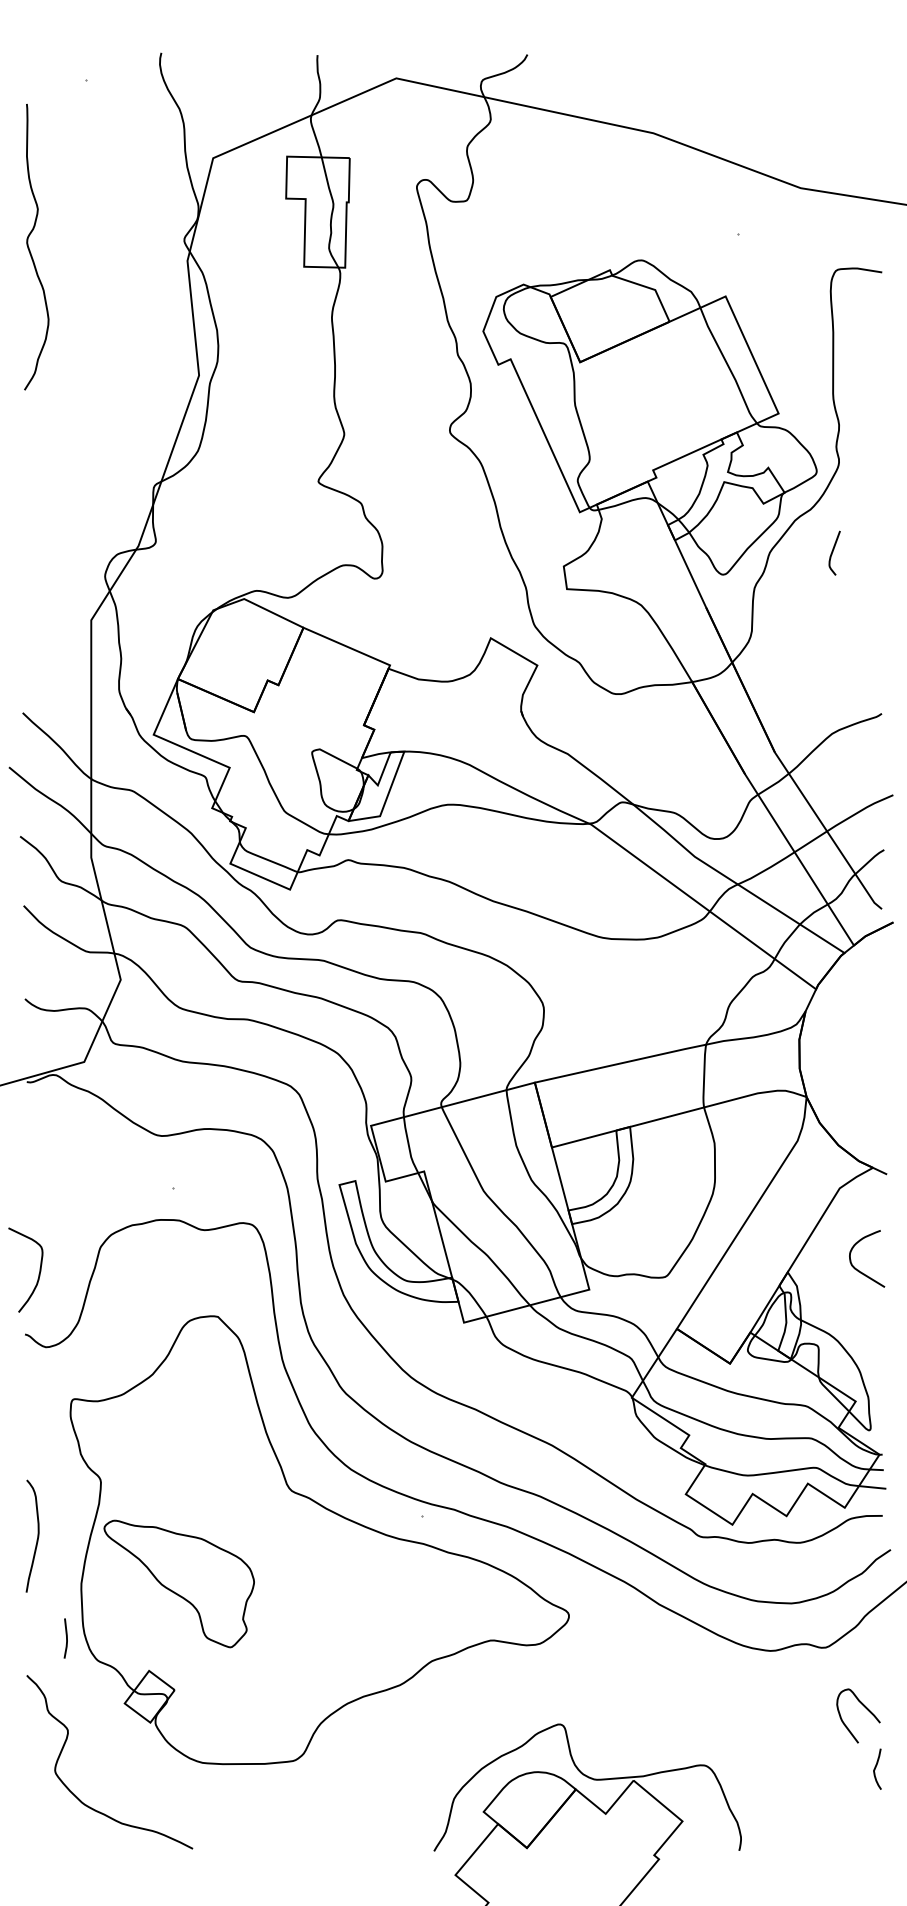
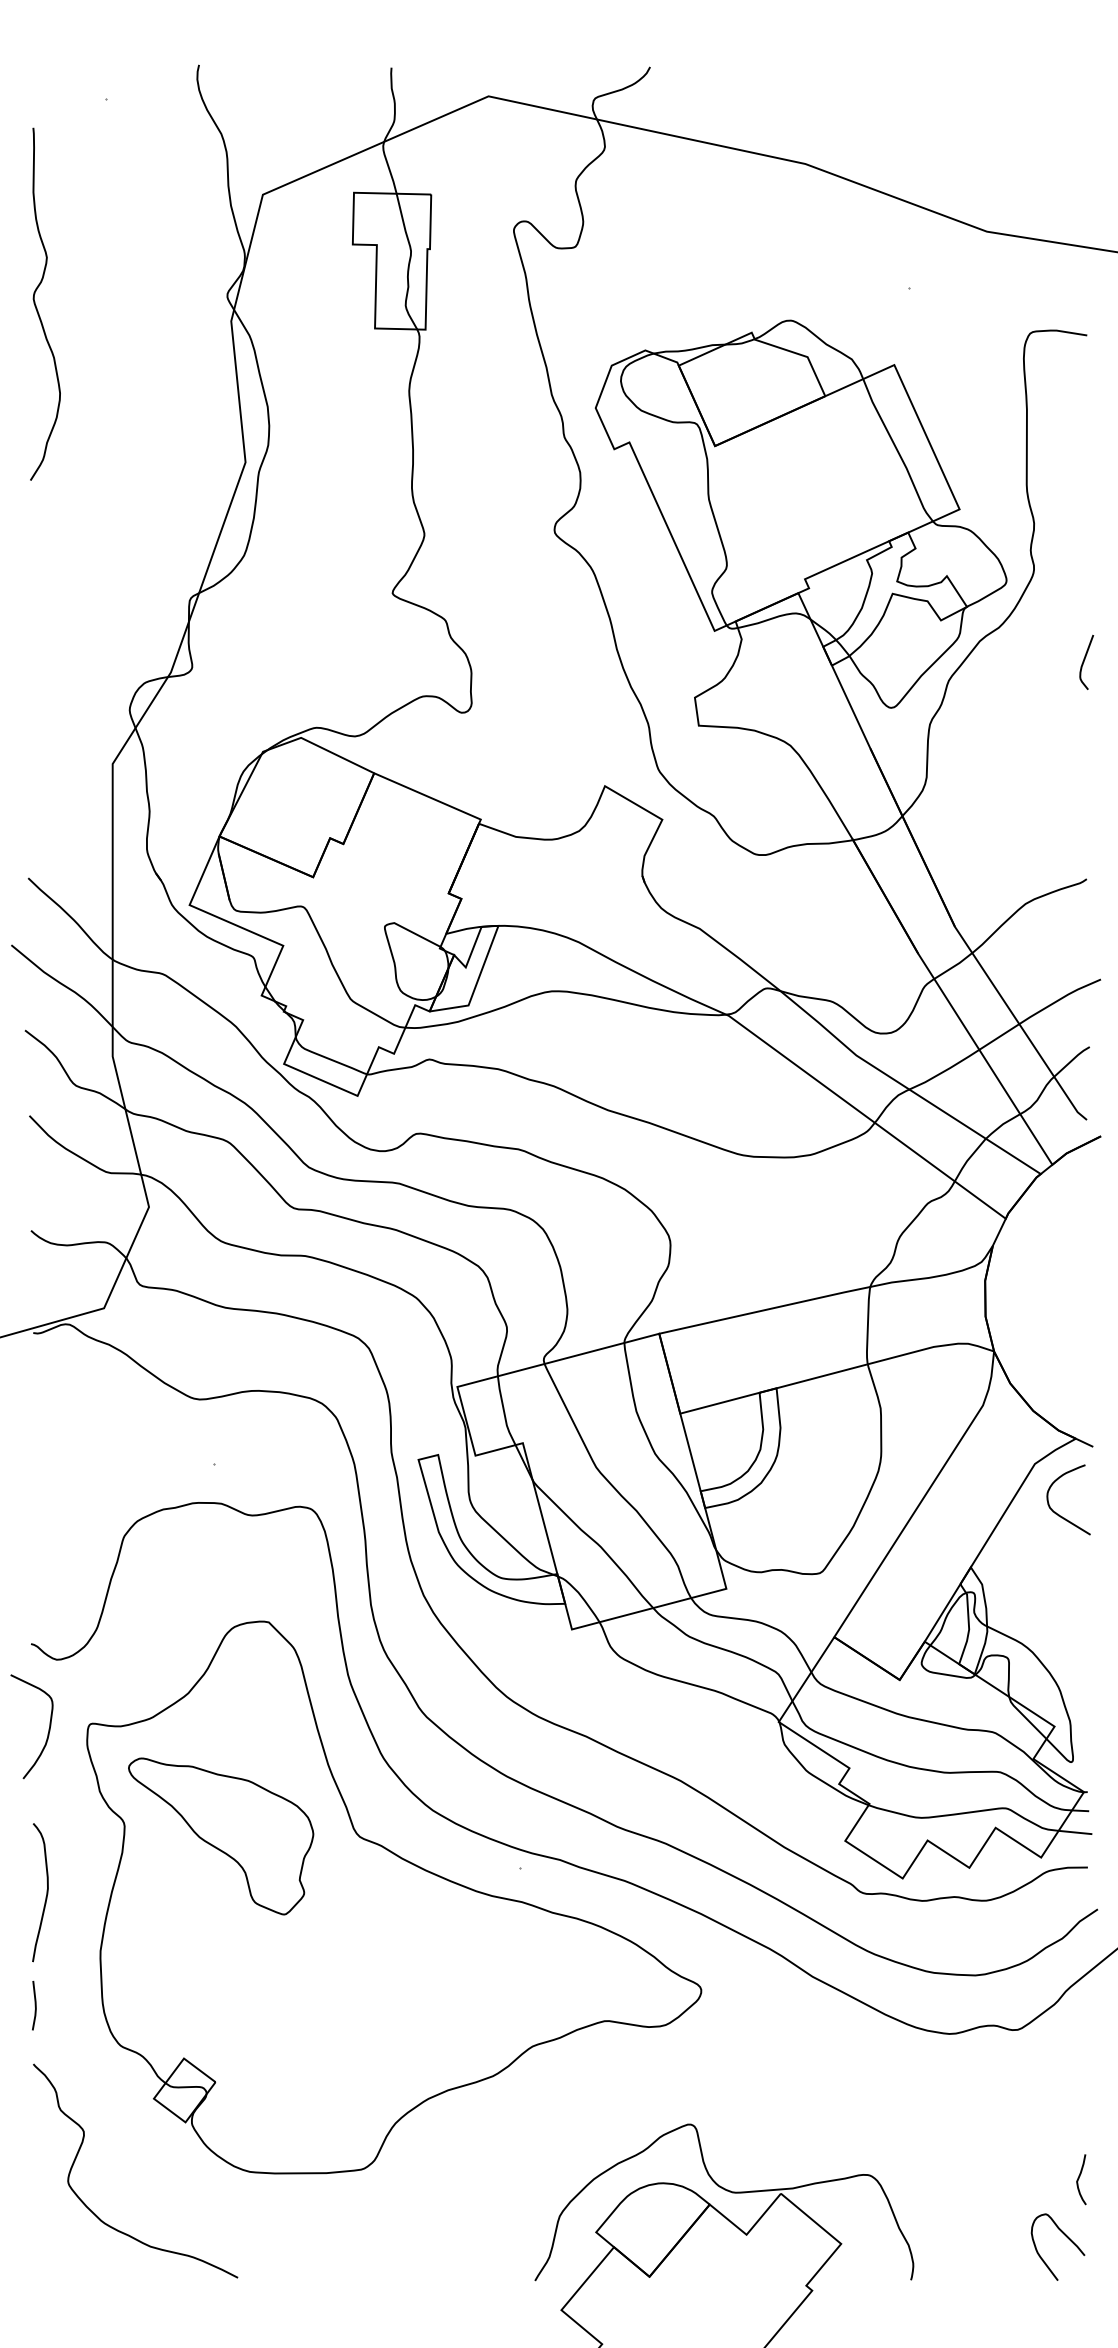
curve: (832, 552) -> (1084, 661), moved
curve: (859, 1270) -> (1059, 1514), moved
curve: (39, 1271) -> (48, 1728), moved
part: (179, 1584) -> (221, 1836), moved
line: (65, 1638) -> (34, 2005), moved
curve: (865, 1708) -> (1066, 2237), moved

